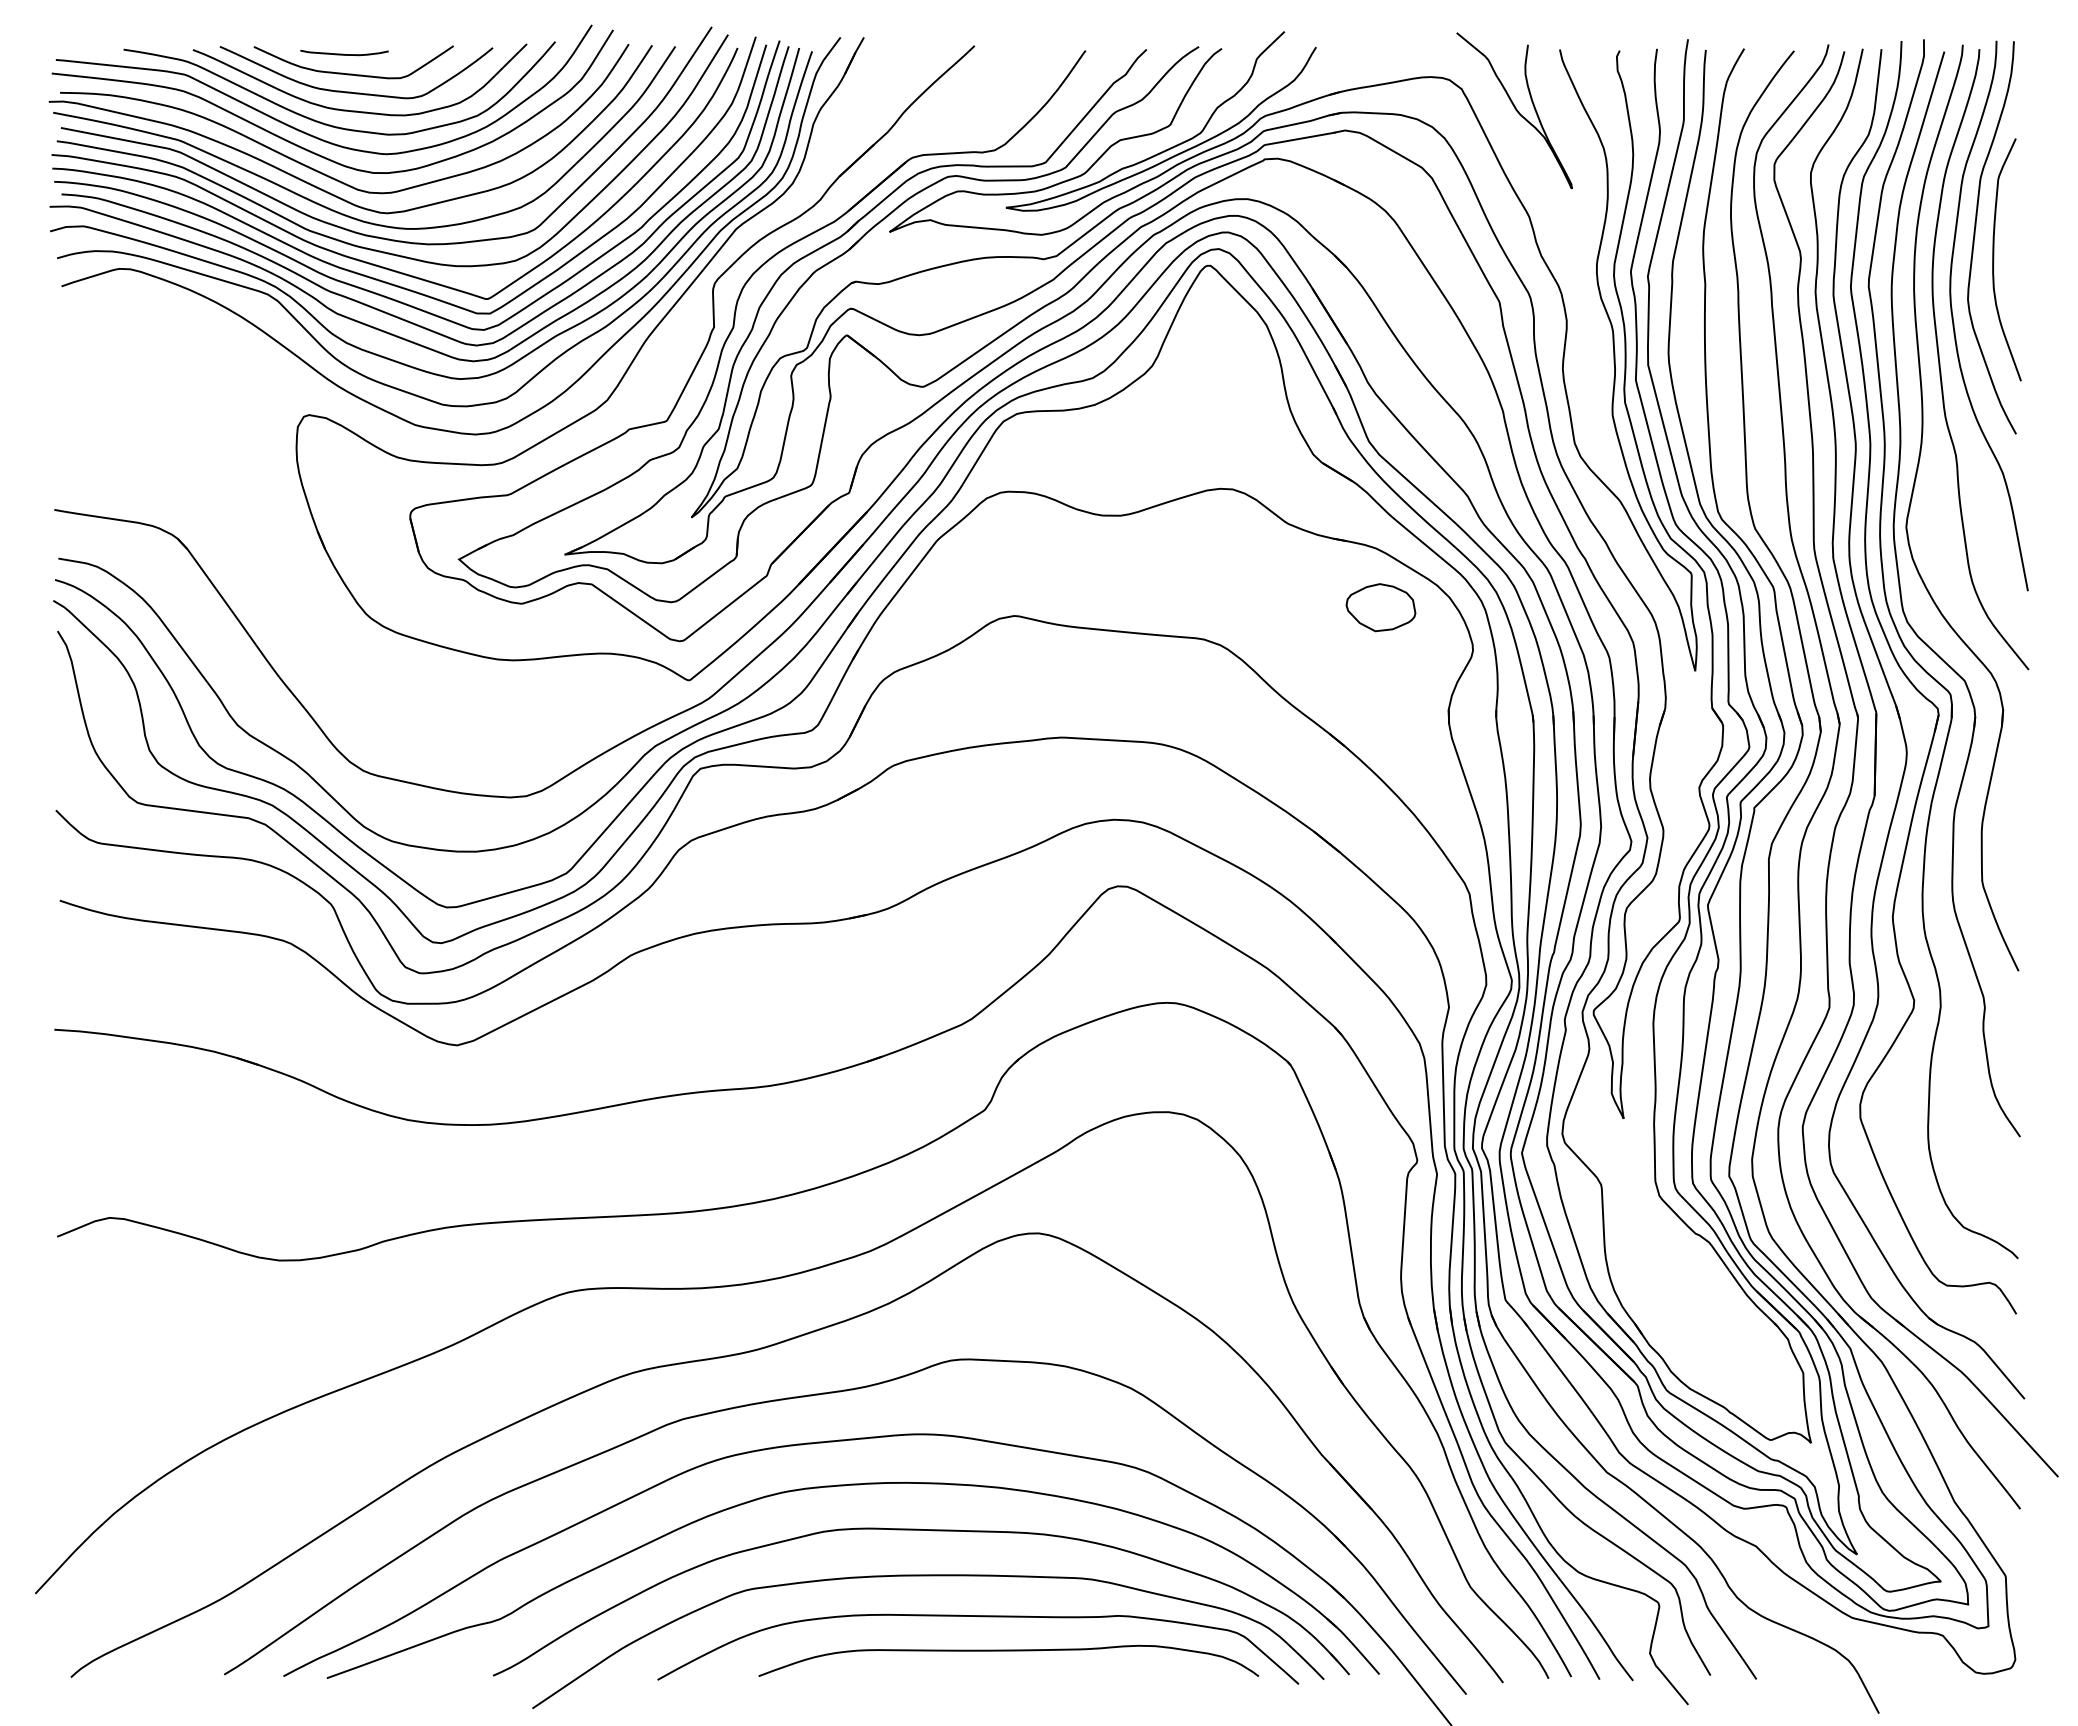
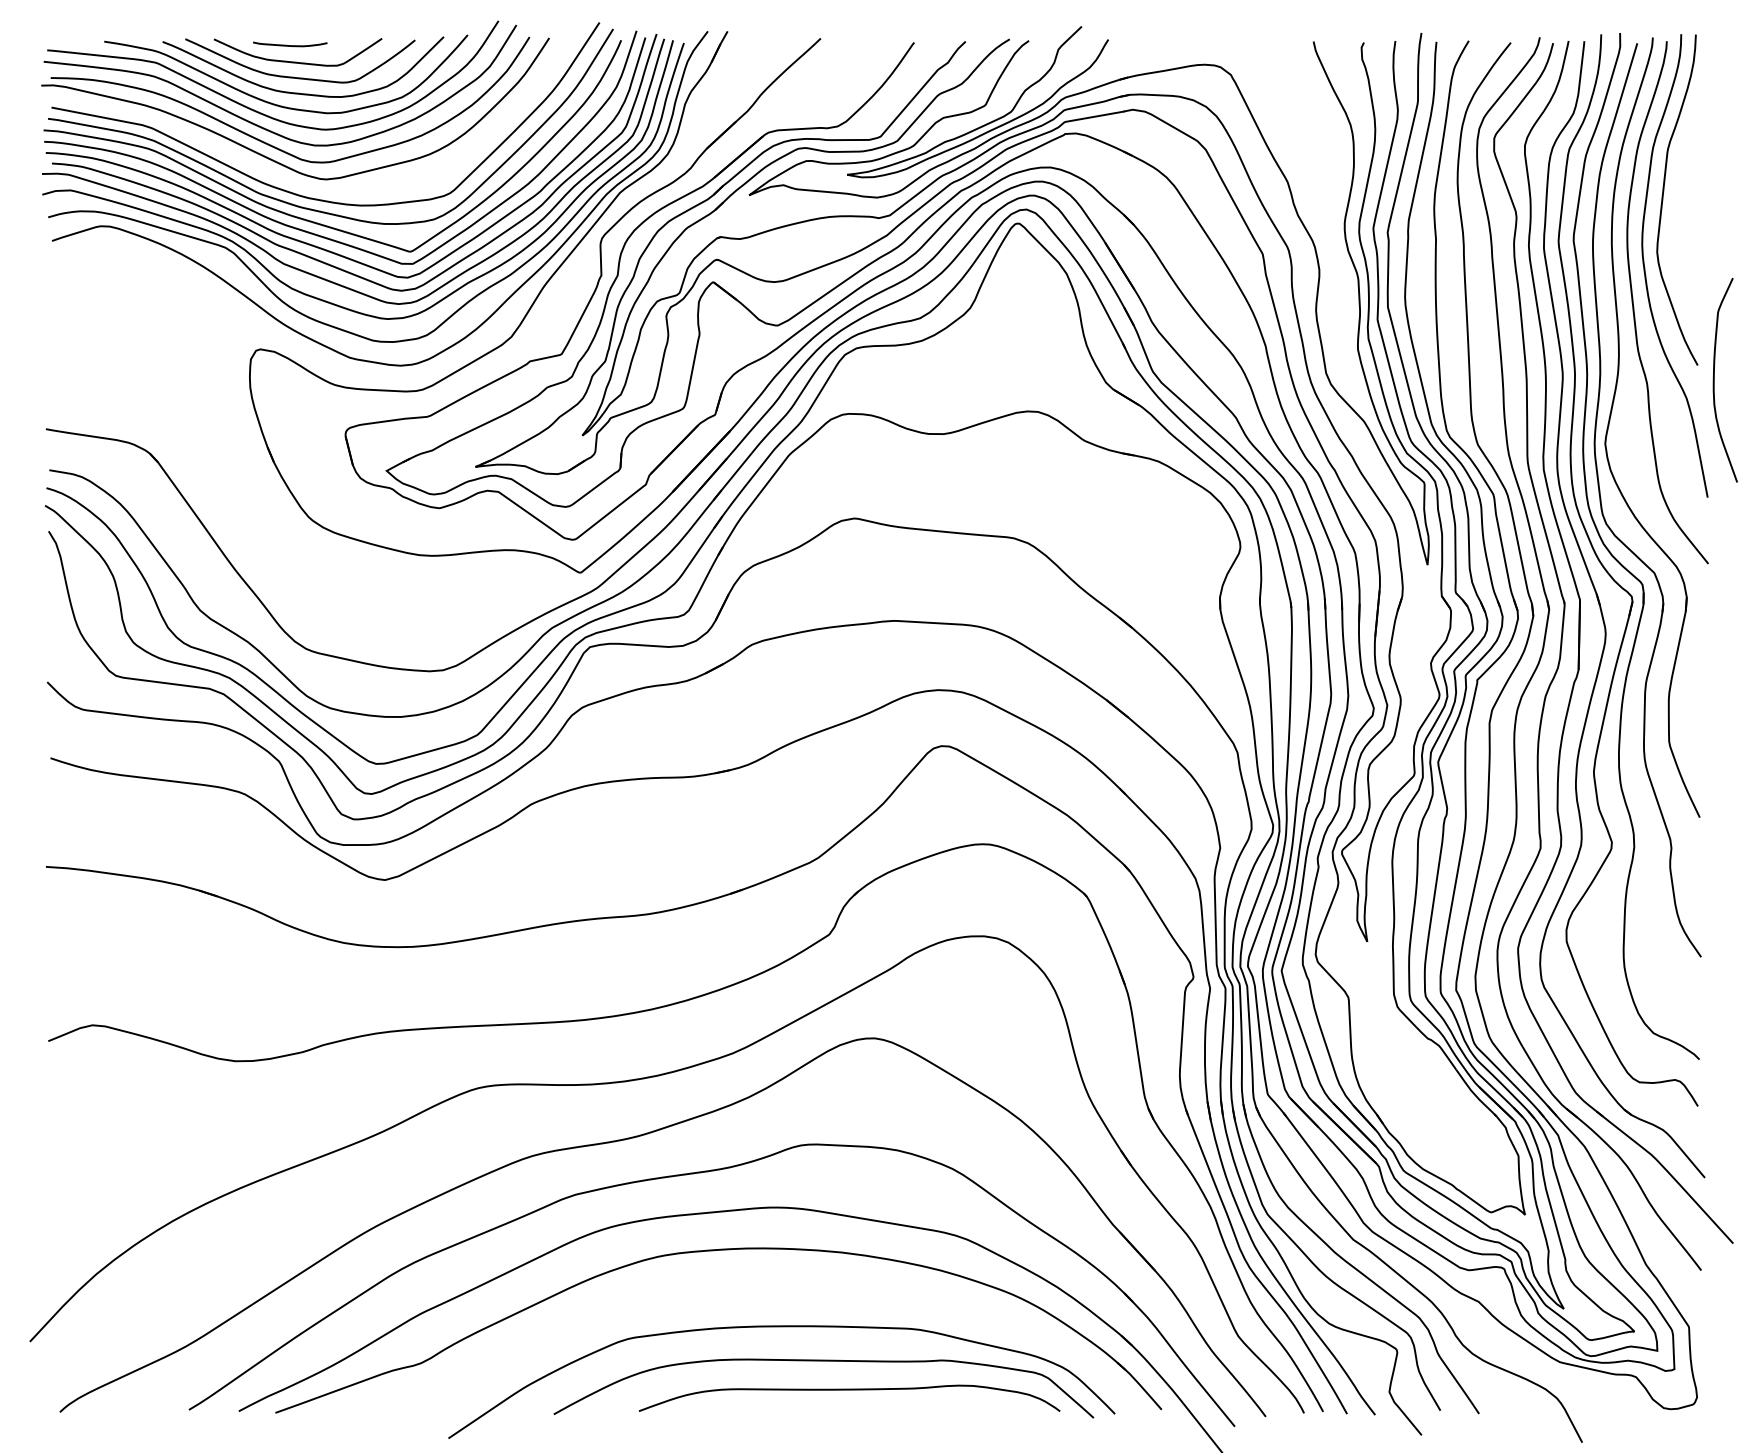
curve: (1515, 110) -> (1276, 92), removed
curve: (331, 208) -> (279, 175), removed
curve: (1994, 259) -> (1714, 380), moved
part: (1380, 607) -> (1162, 511), removed
part: (932, 1531) -> (785, 1289), removed

